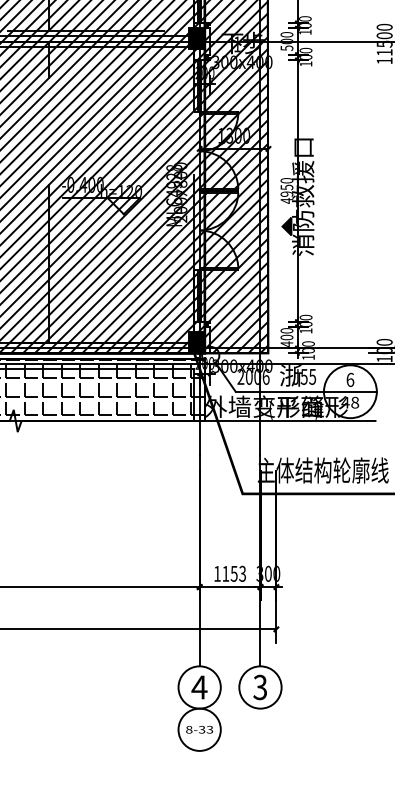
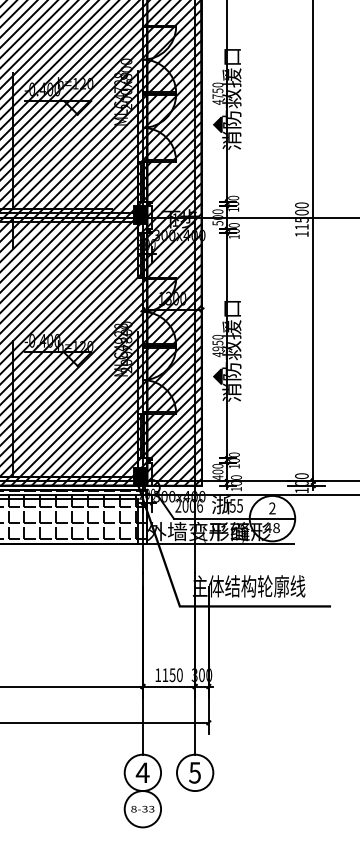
text: (350, 379) -> (272, 508), 6 -> 2
text: (242, 573) -> (179, 674), 1153 -> 1150
text: (259, 687) -> (194, 772), 3 -> 5

